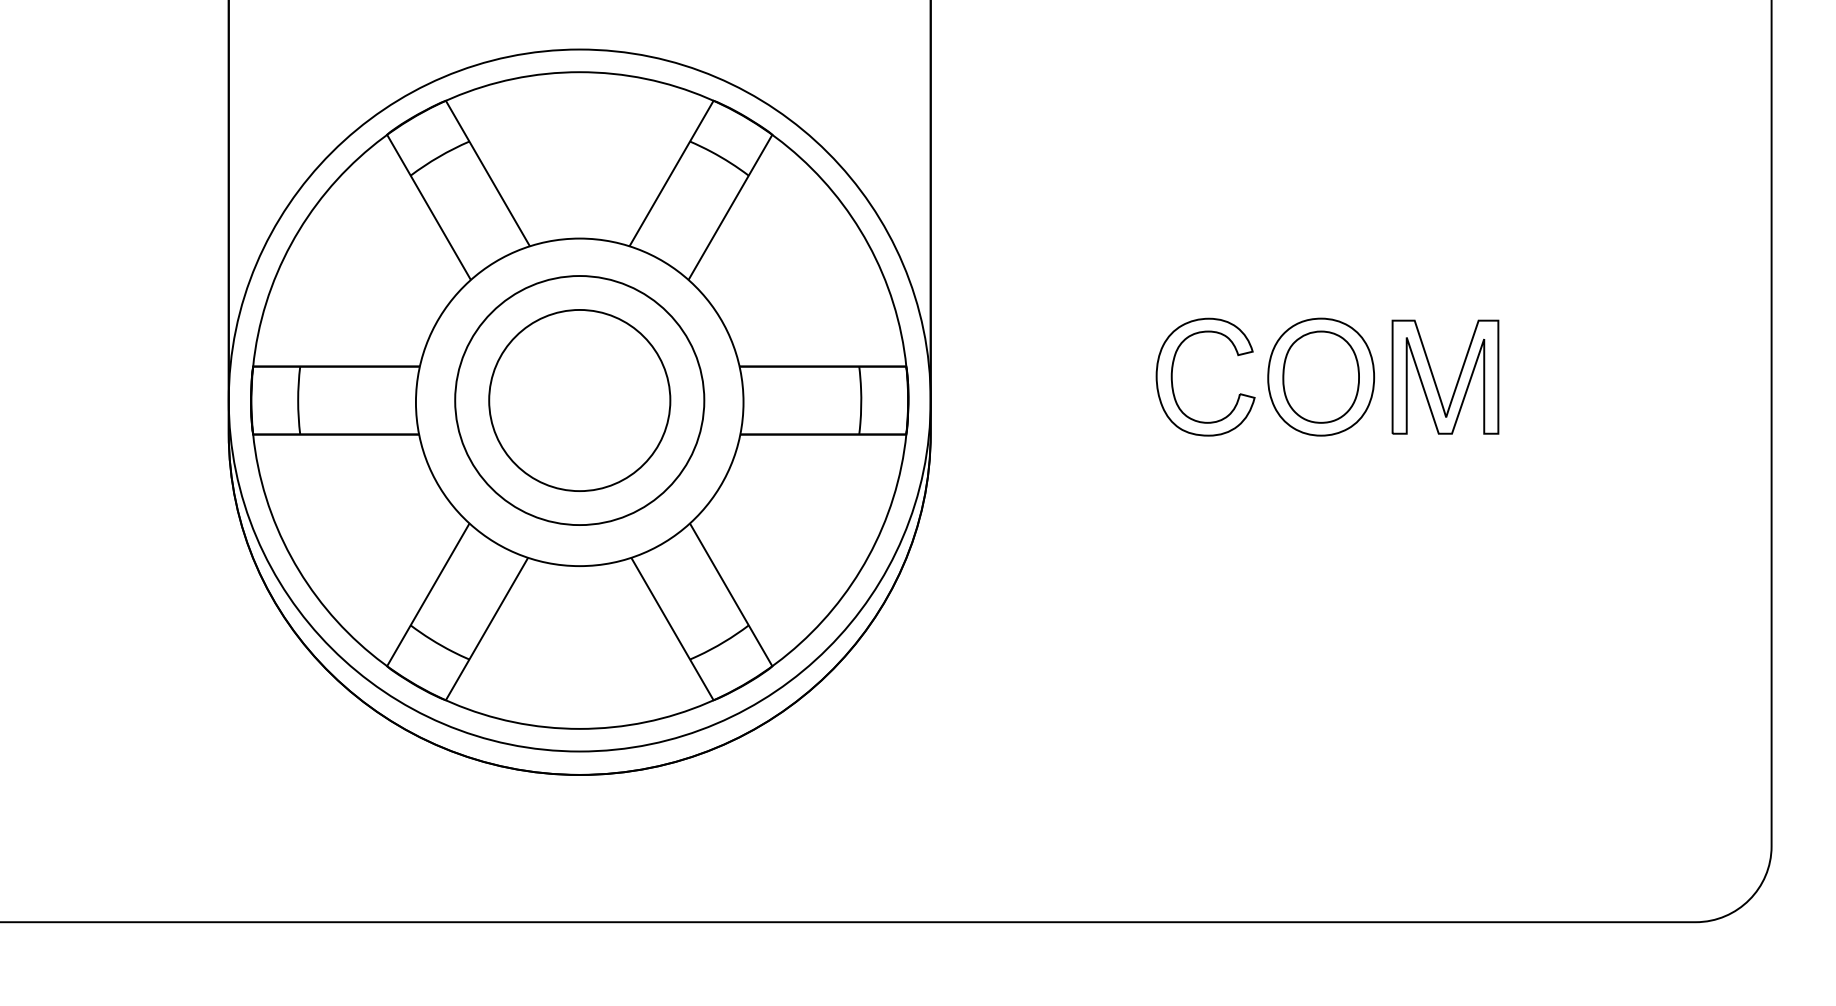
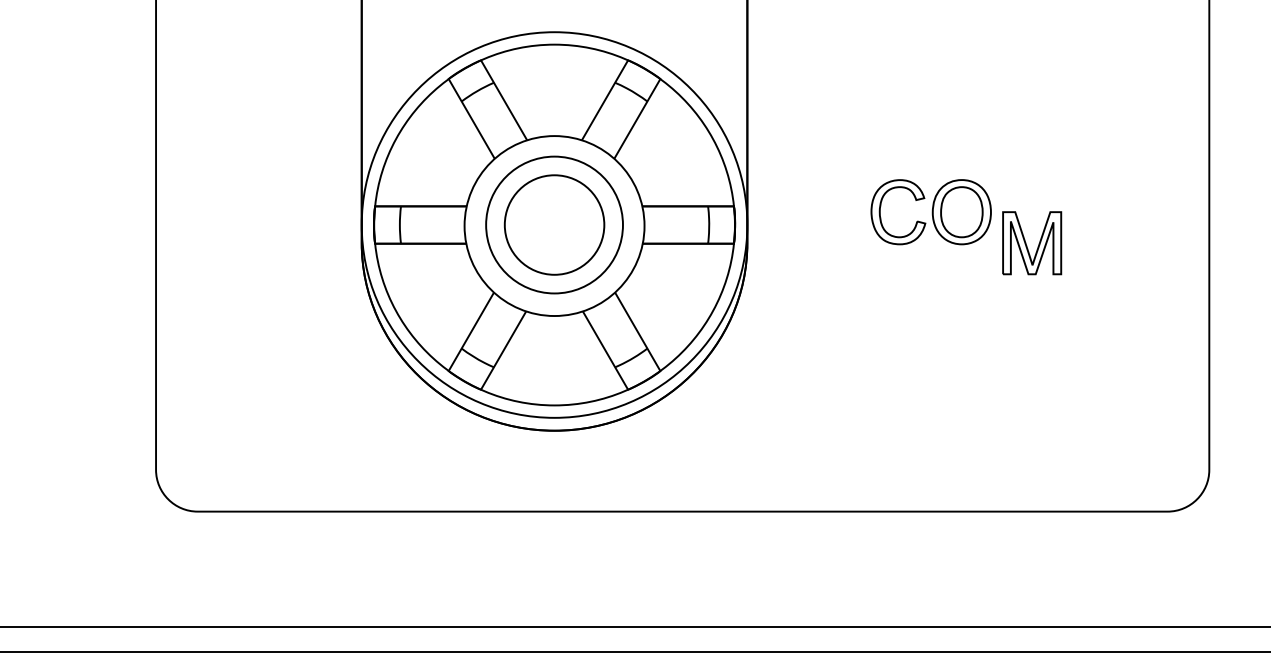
part: (1446, 377) -> (1032, 243), moved

